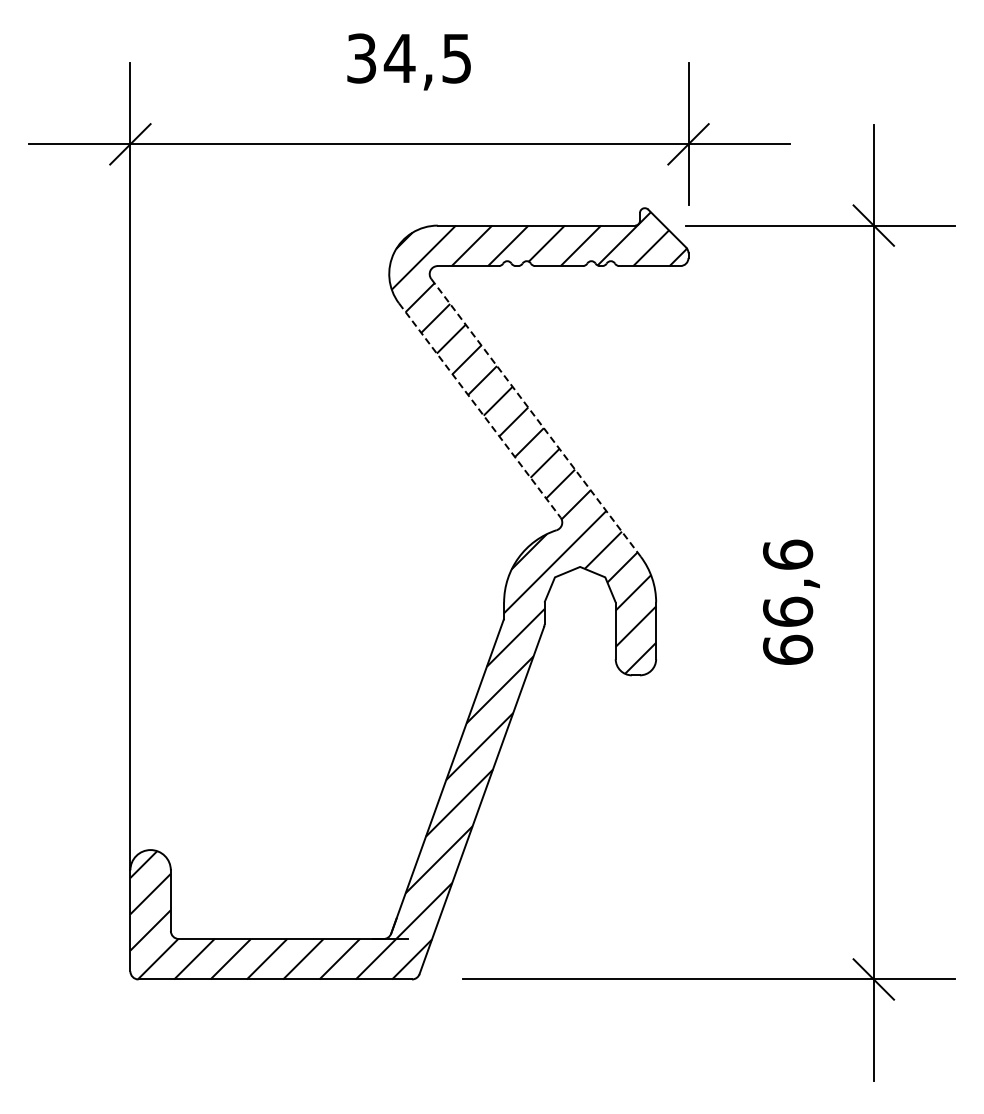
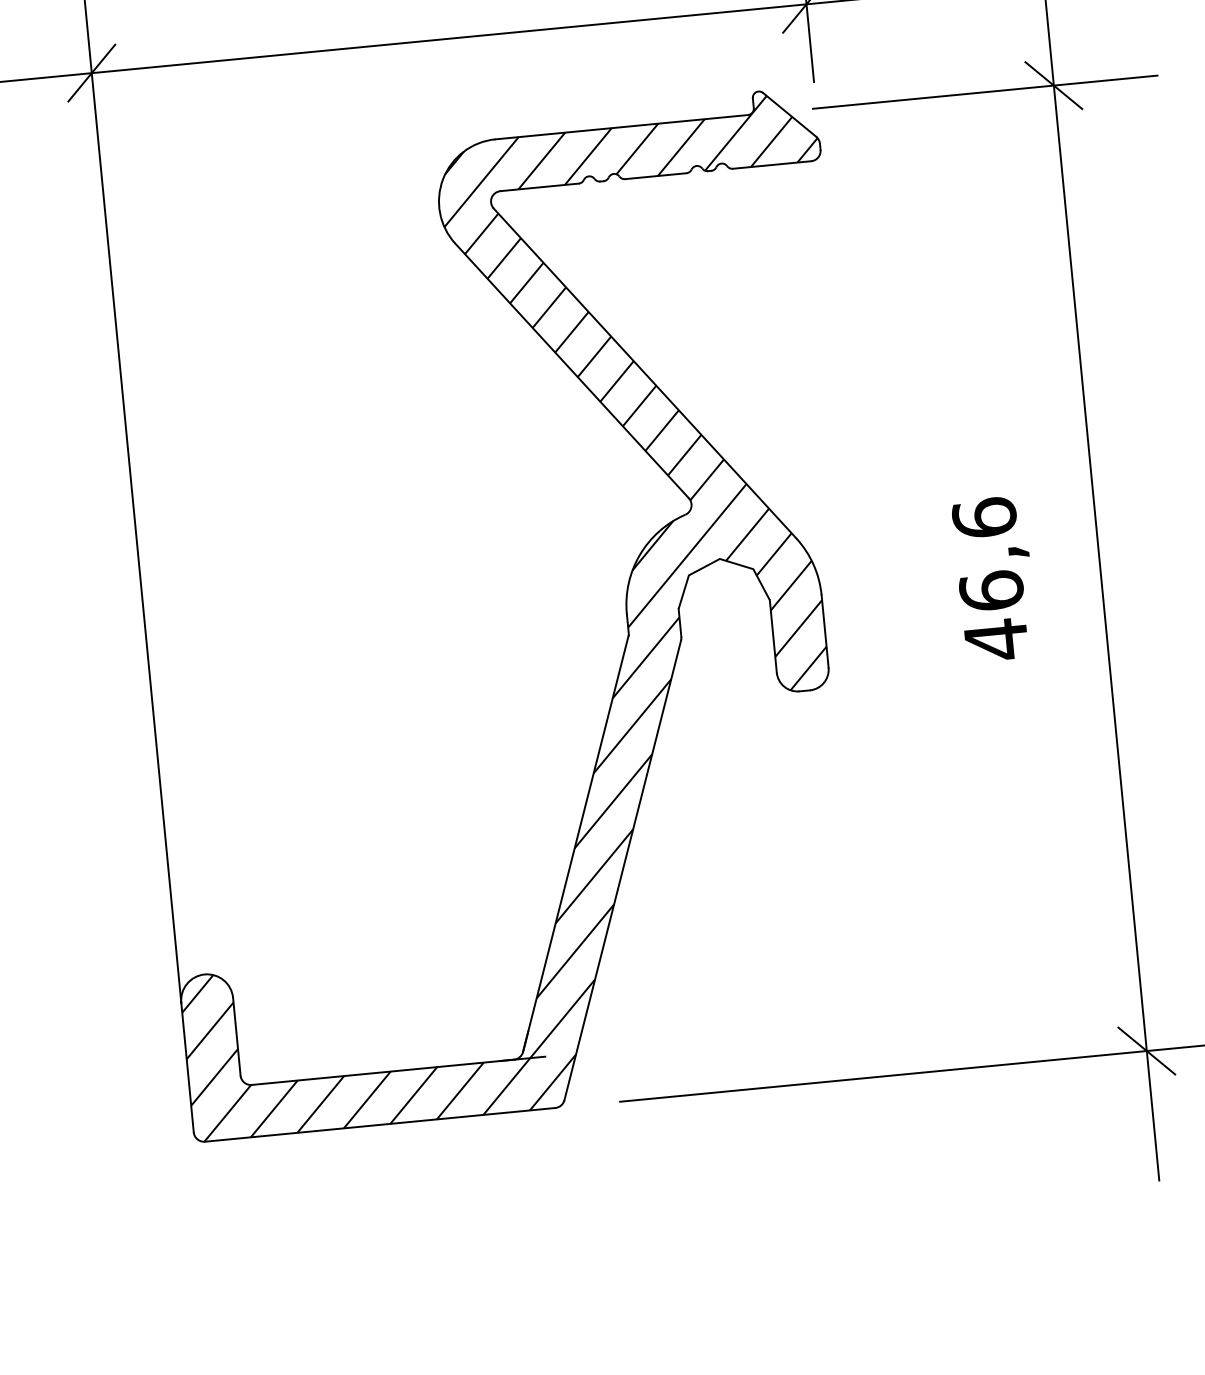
line: (480, 410) -> (572, 370), dashed -> solid
line: (536, 417) -> (645, 372), dashed -> solid
text: (788, 650) -> (997, 640), 66,6 -> 46,6

